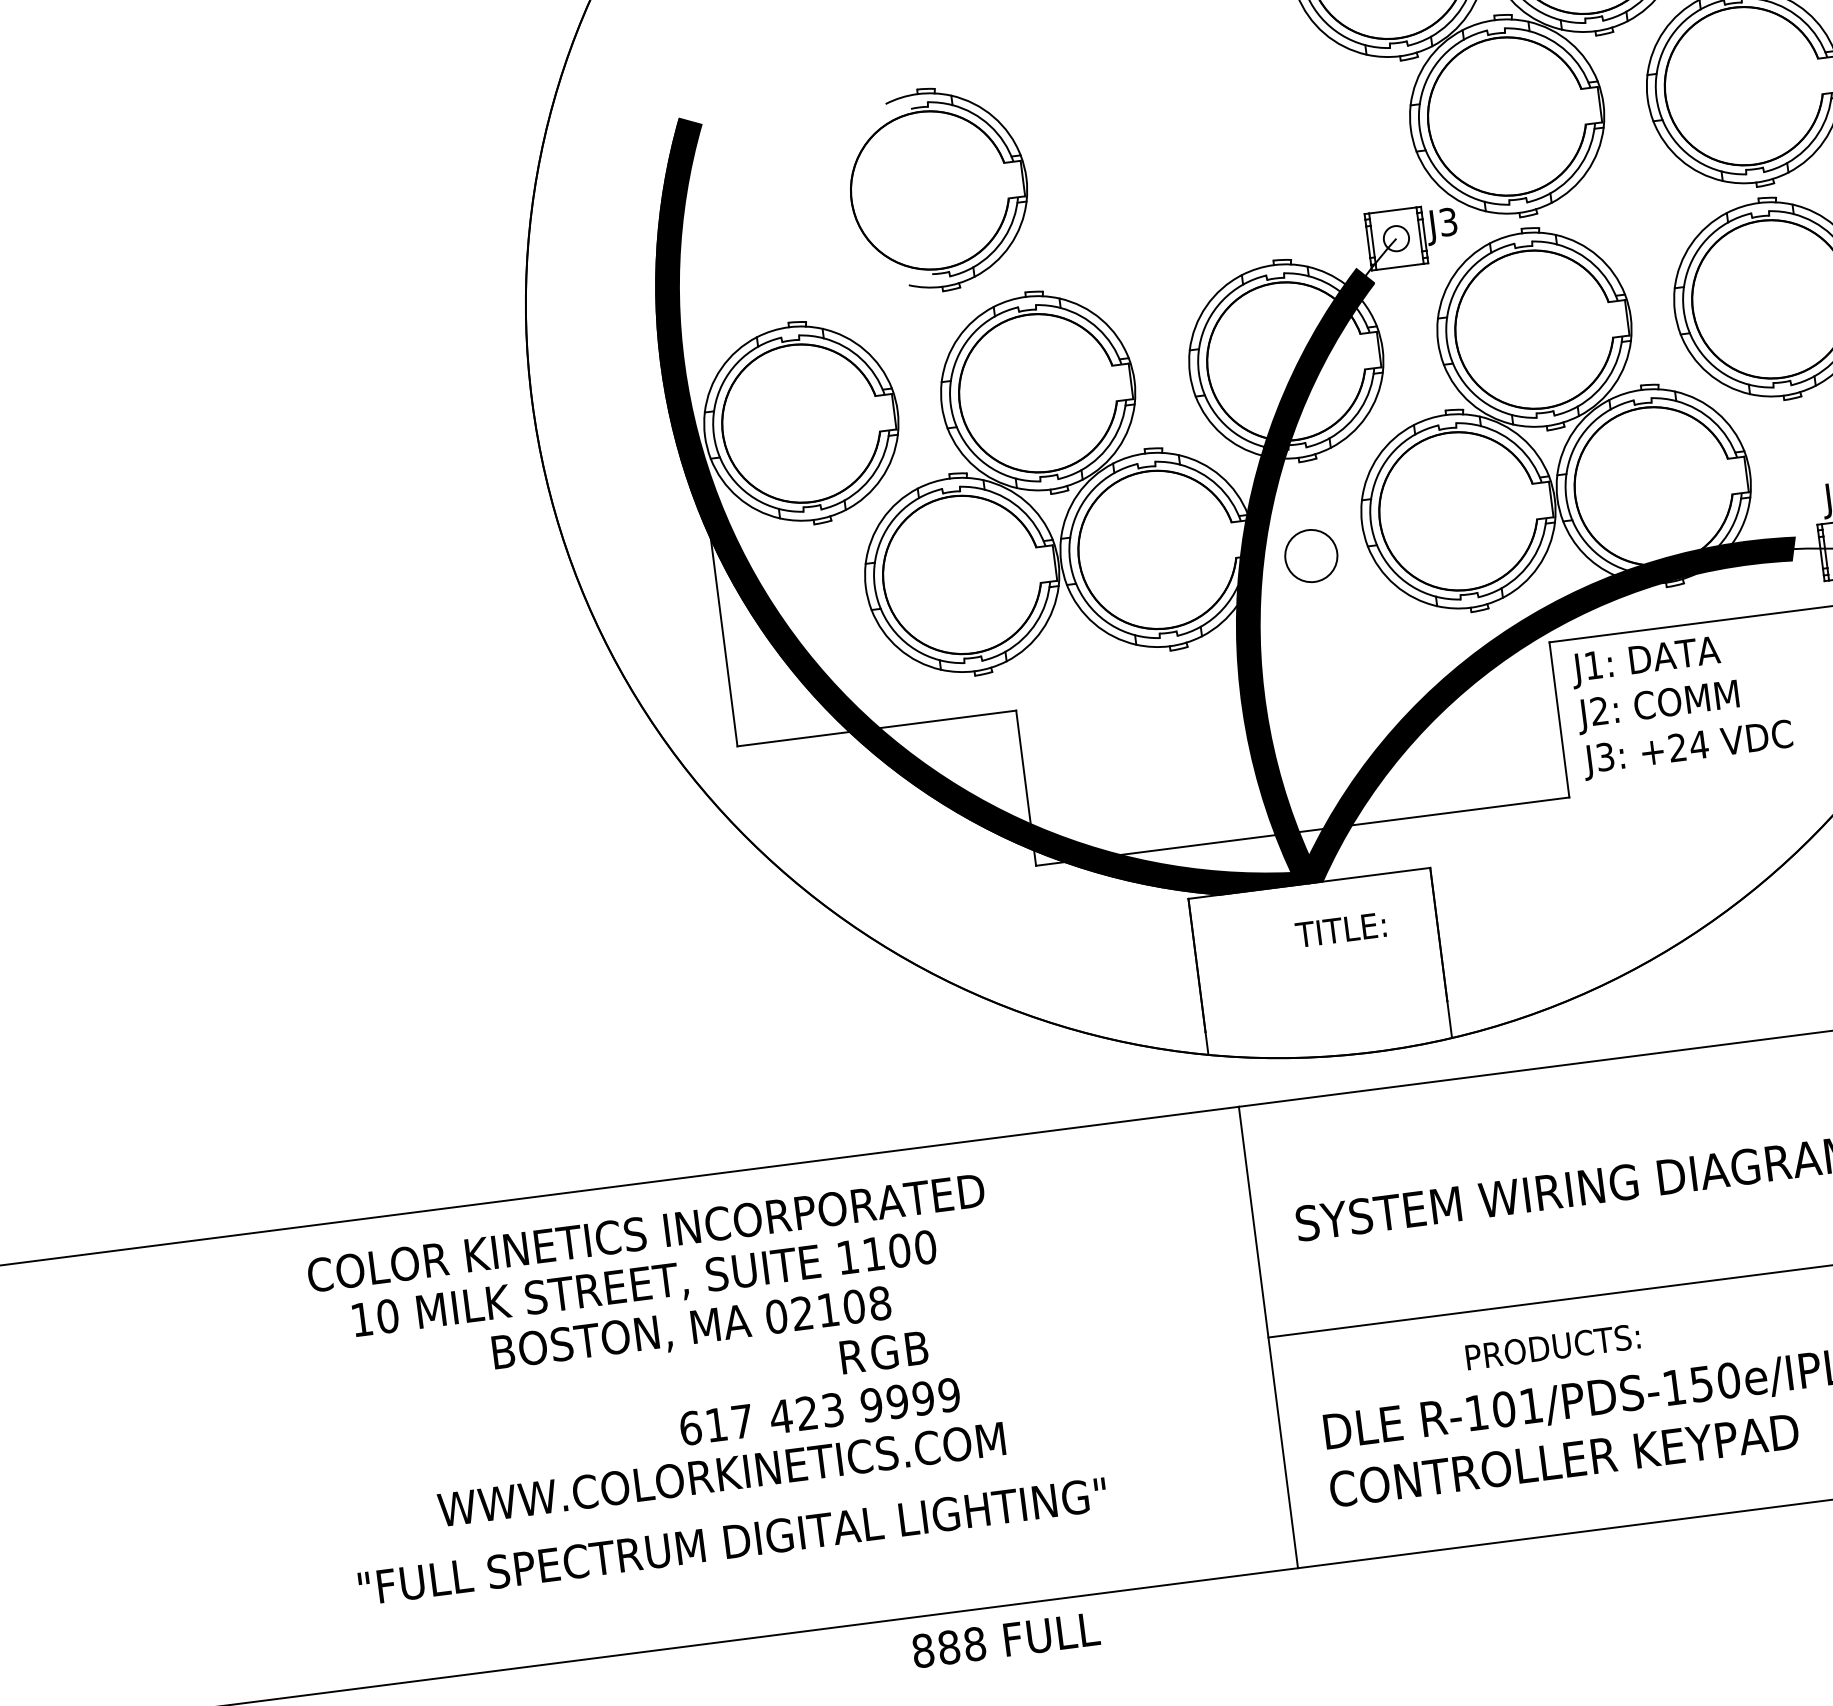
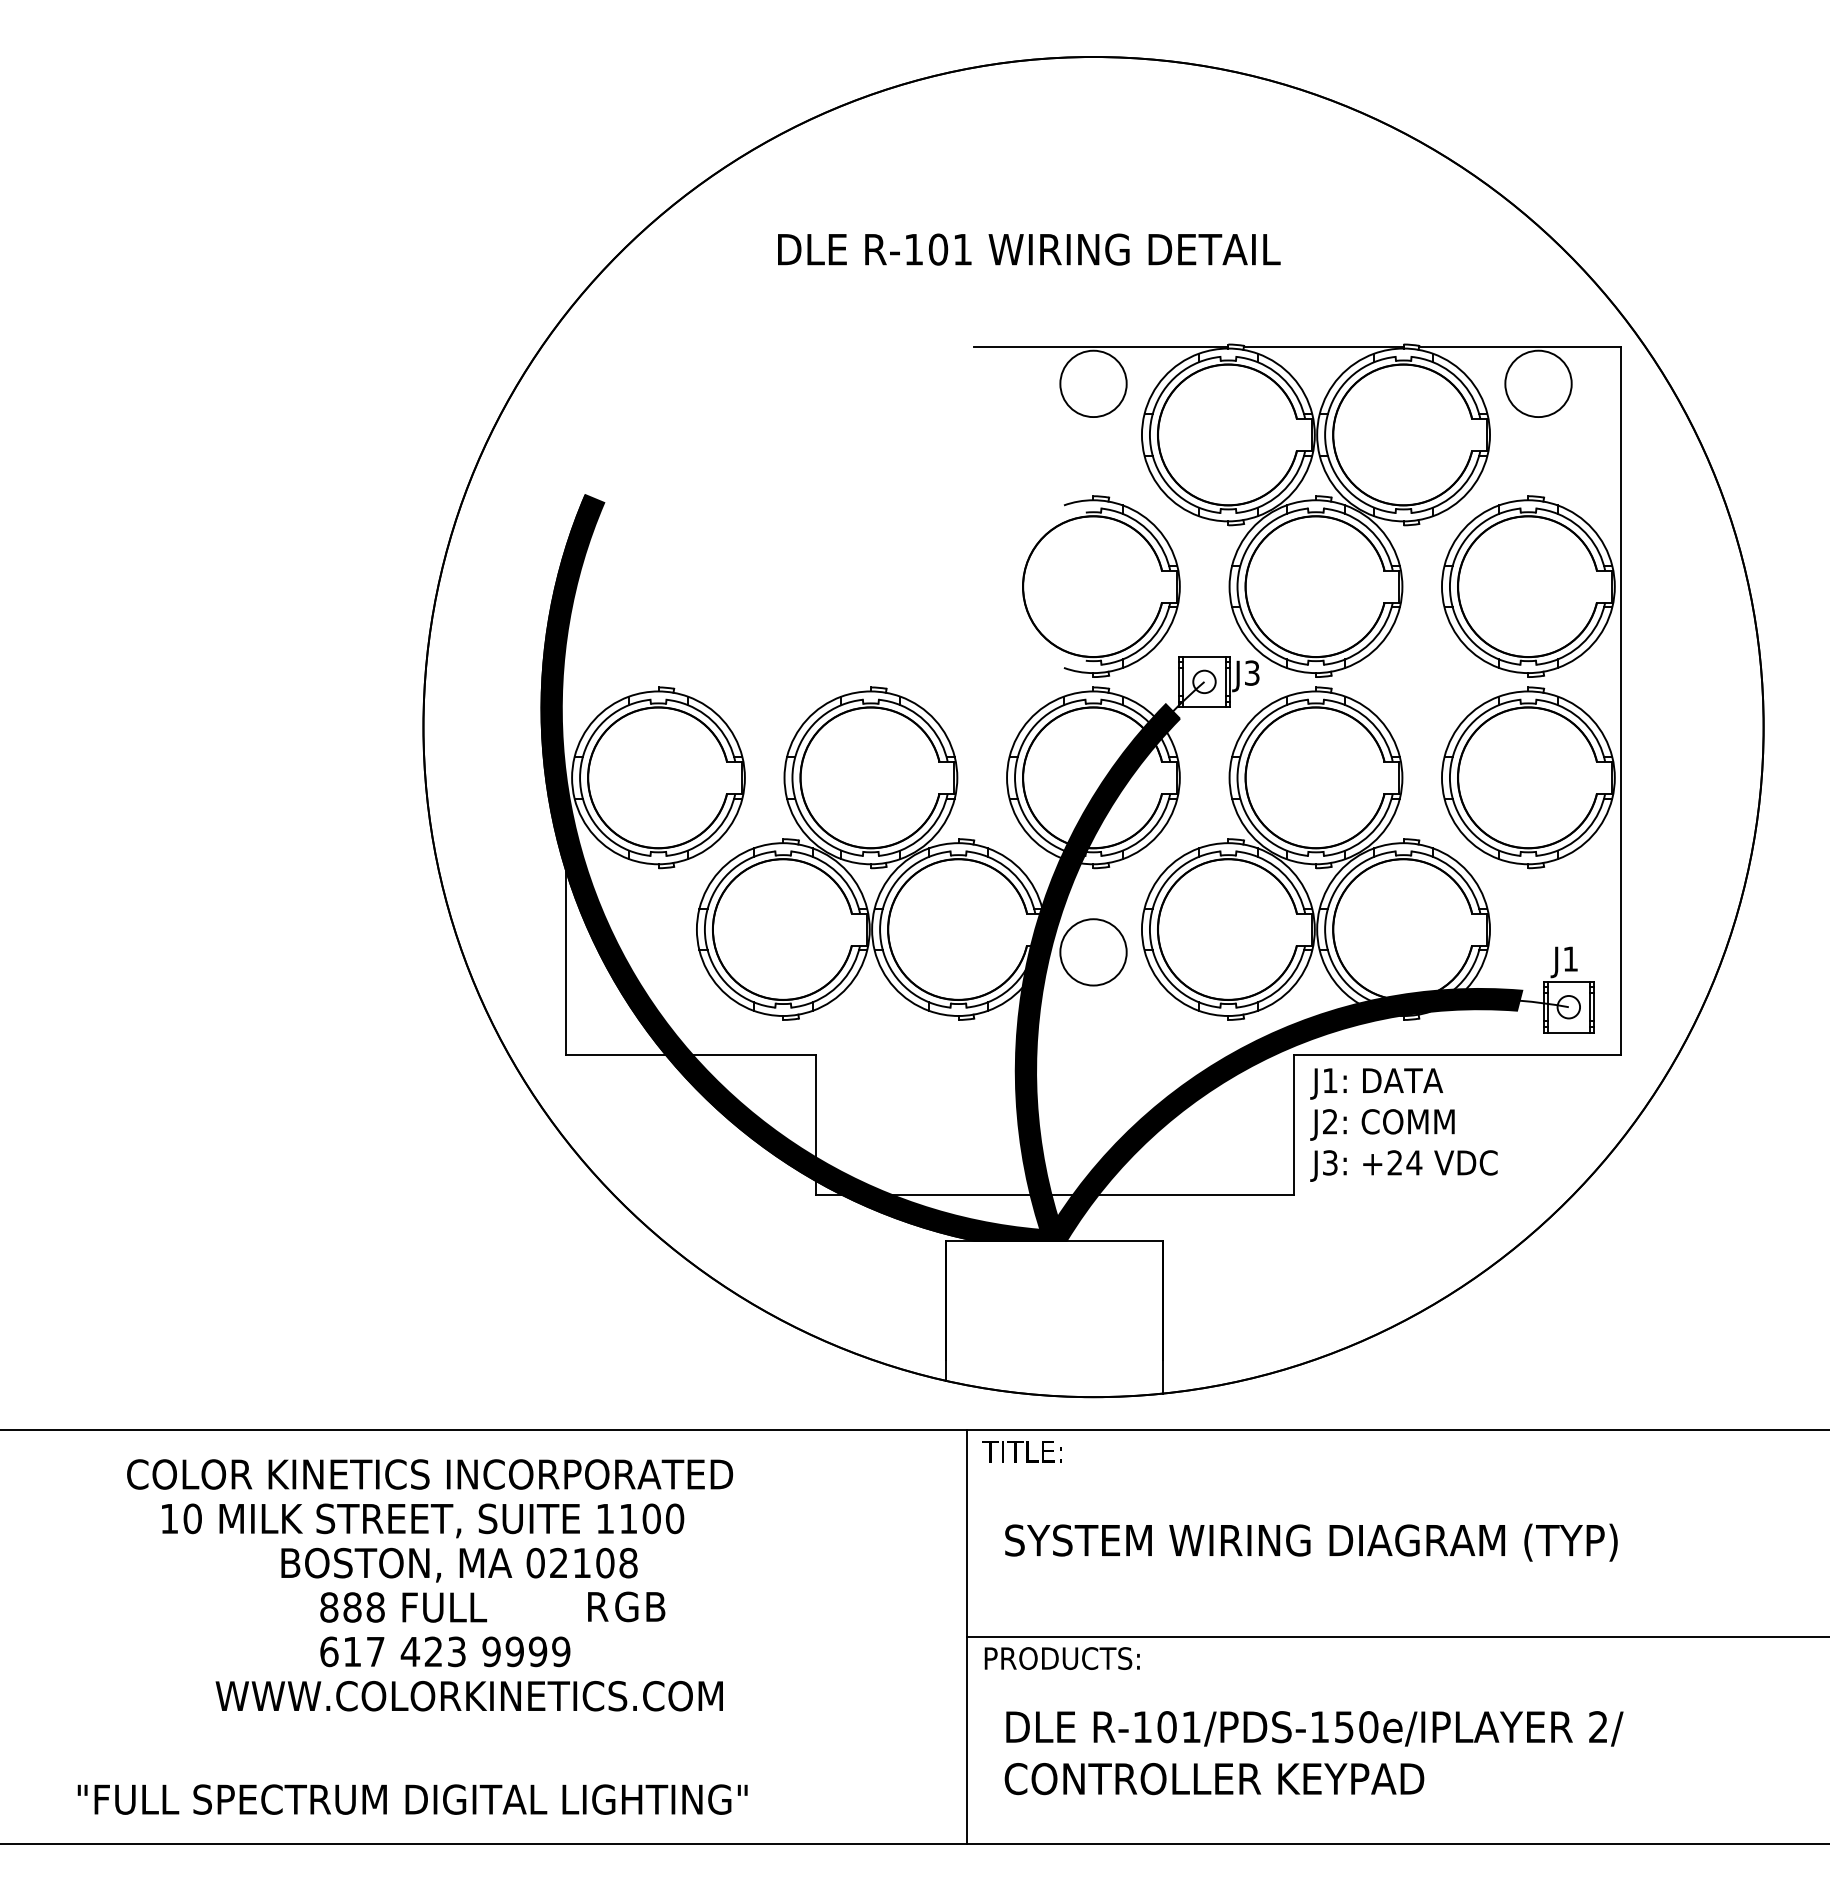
part: (939, 189) -> (1101, 586), moved
circle: (1311, 556) -> (1093, 952), size x1.43
text: (1339, 929) -> (1021, 1451), moved
text: (1552, 1347) -> (1061, 1658), moved
text: (820, 1411) -> (445, 1651), moved
text: (732, 1541) -> (412, 1799), moved
text: (1005, 1640) -> (403, 1607), moved

